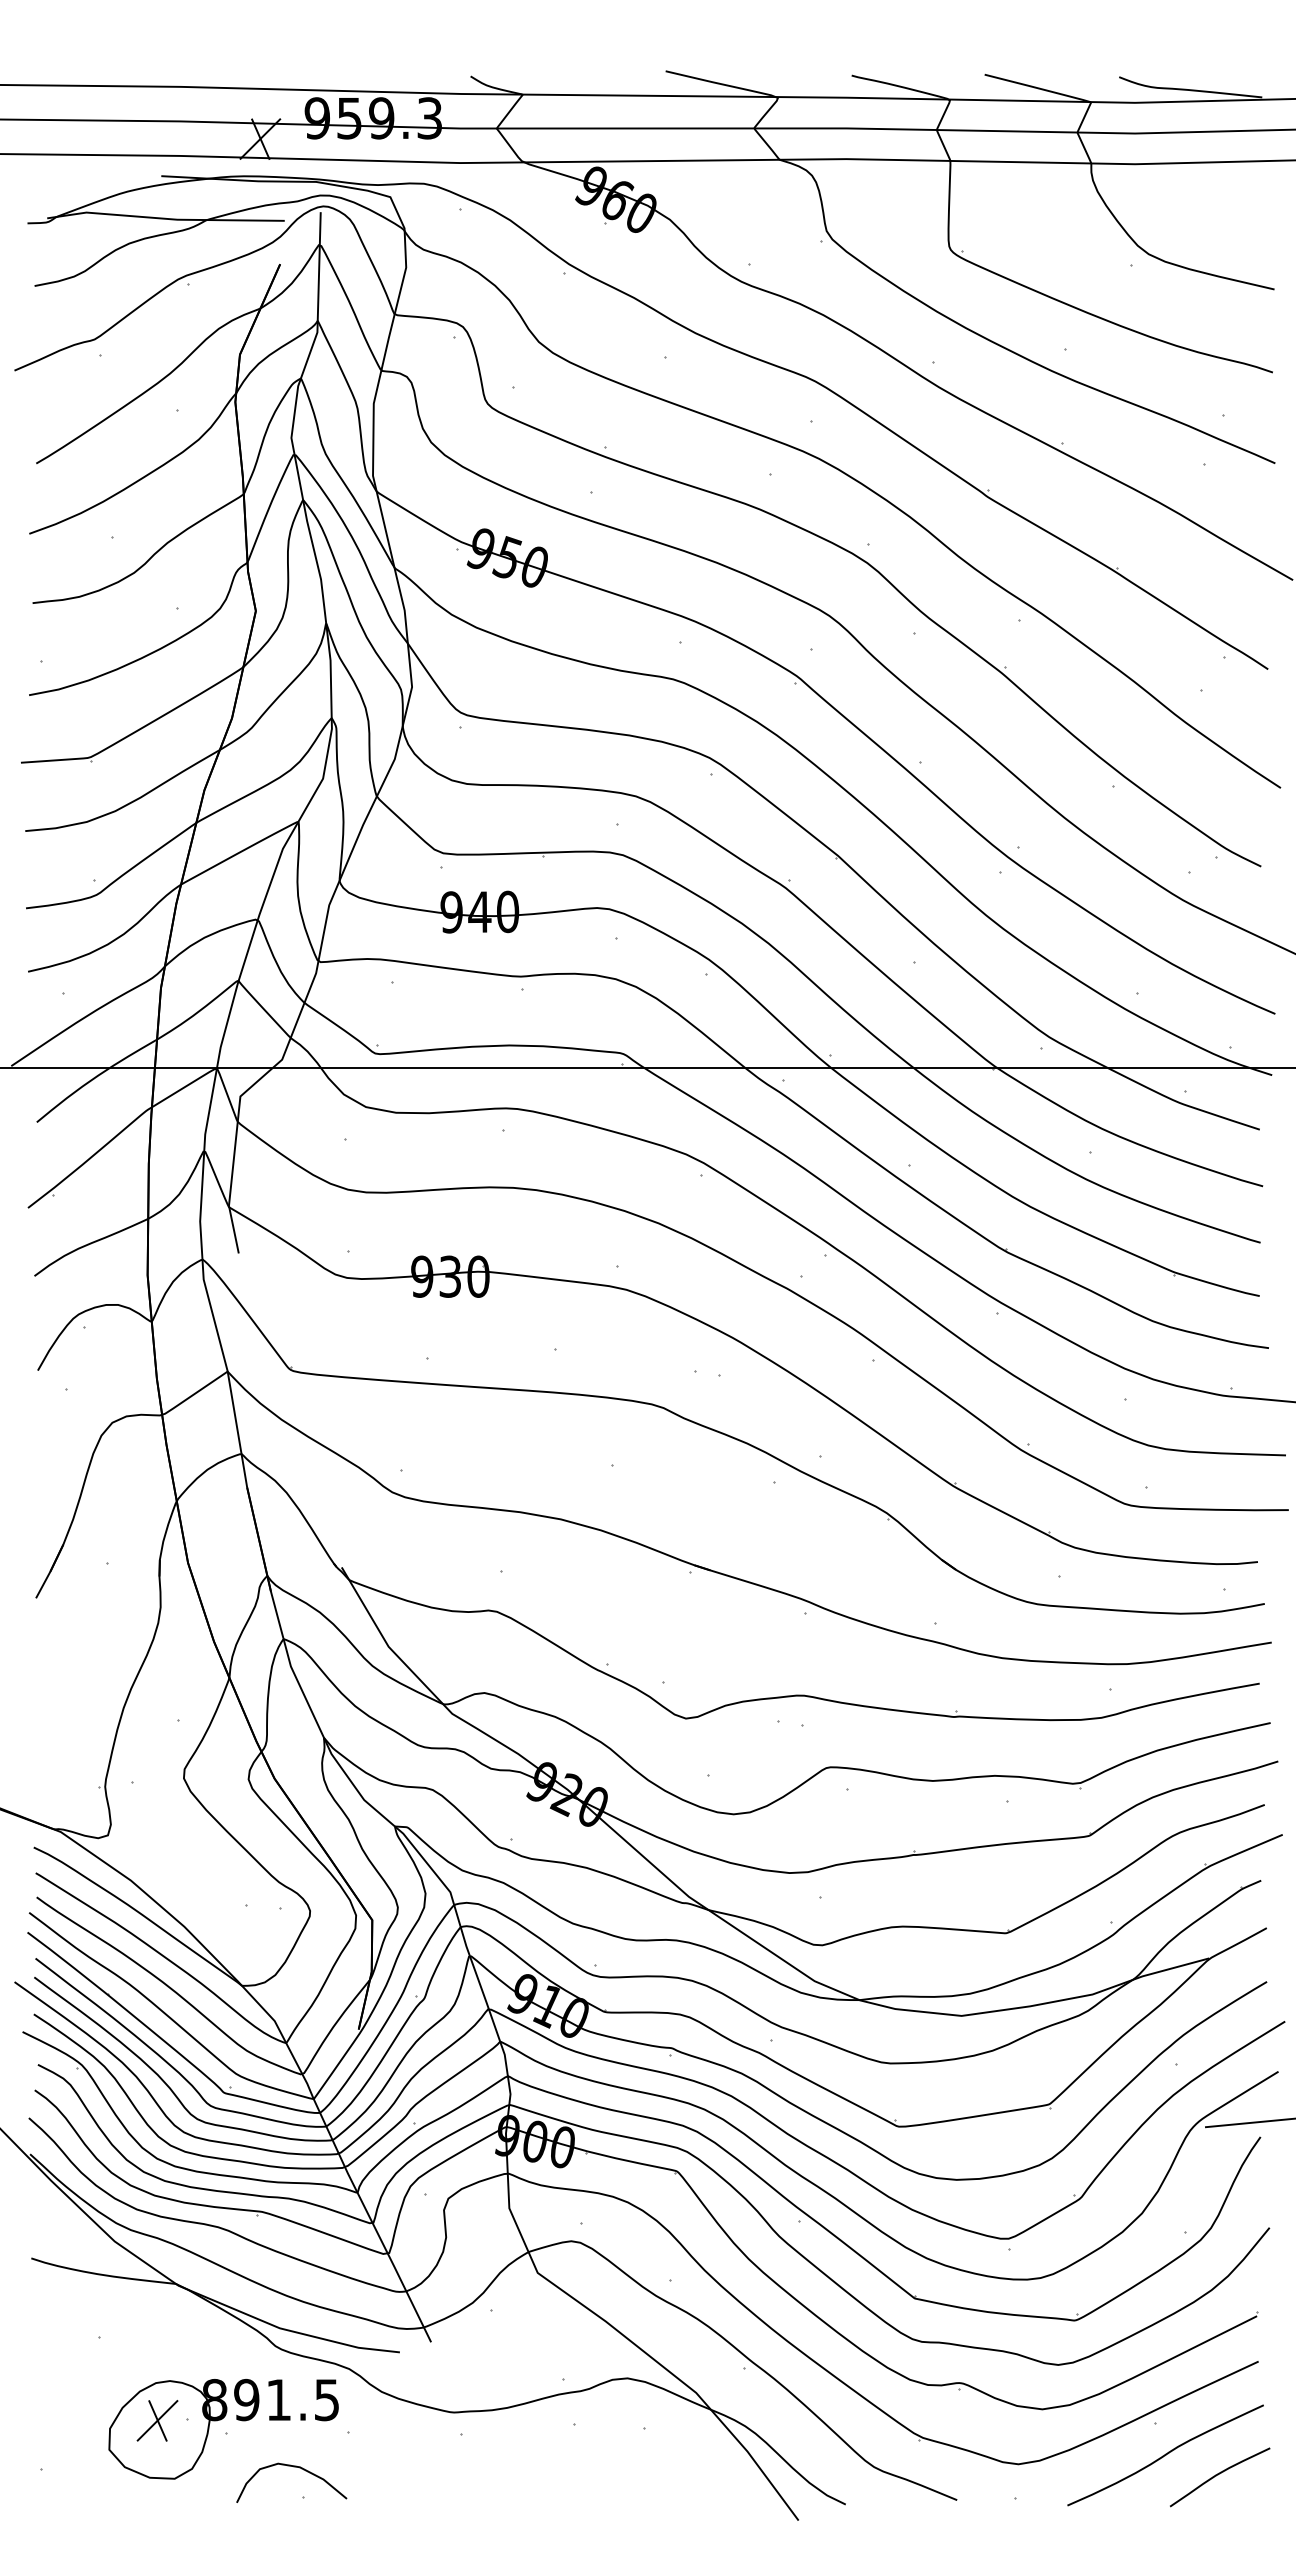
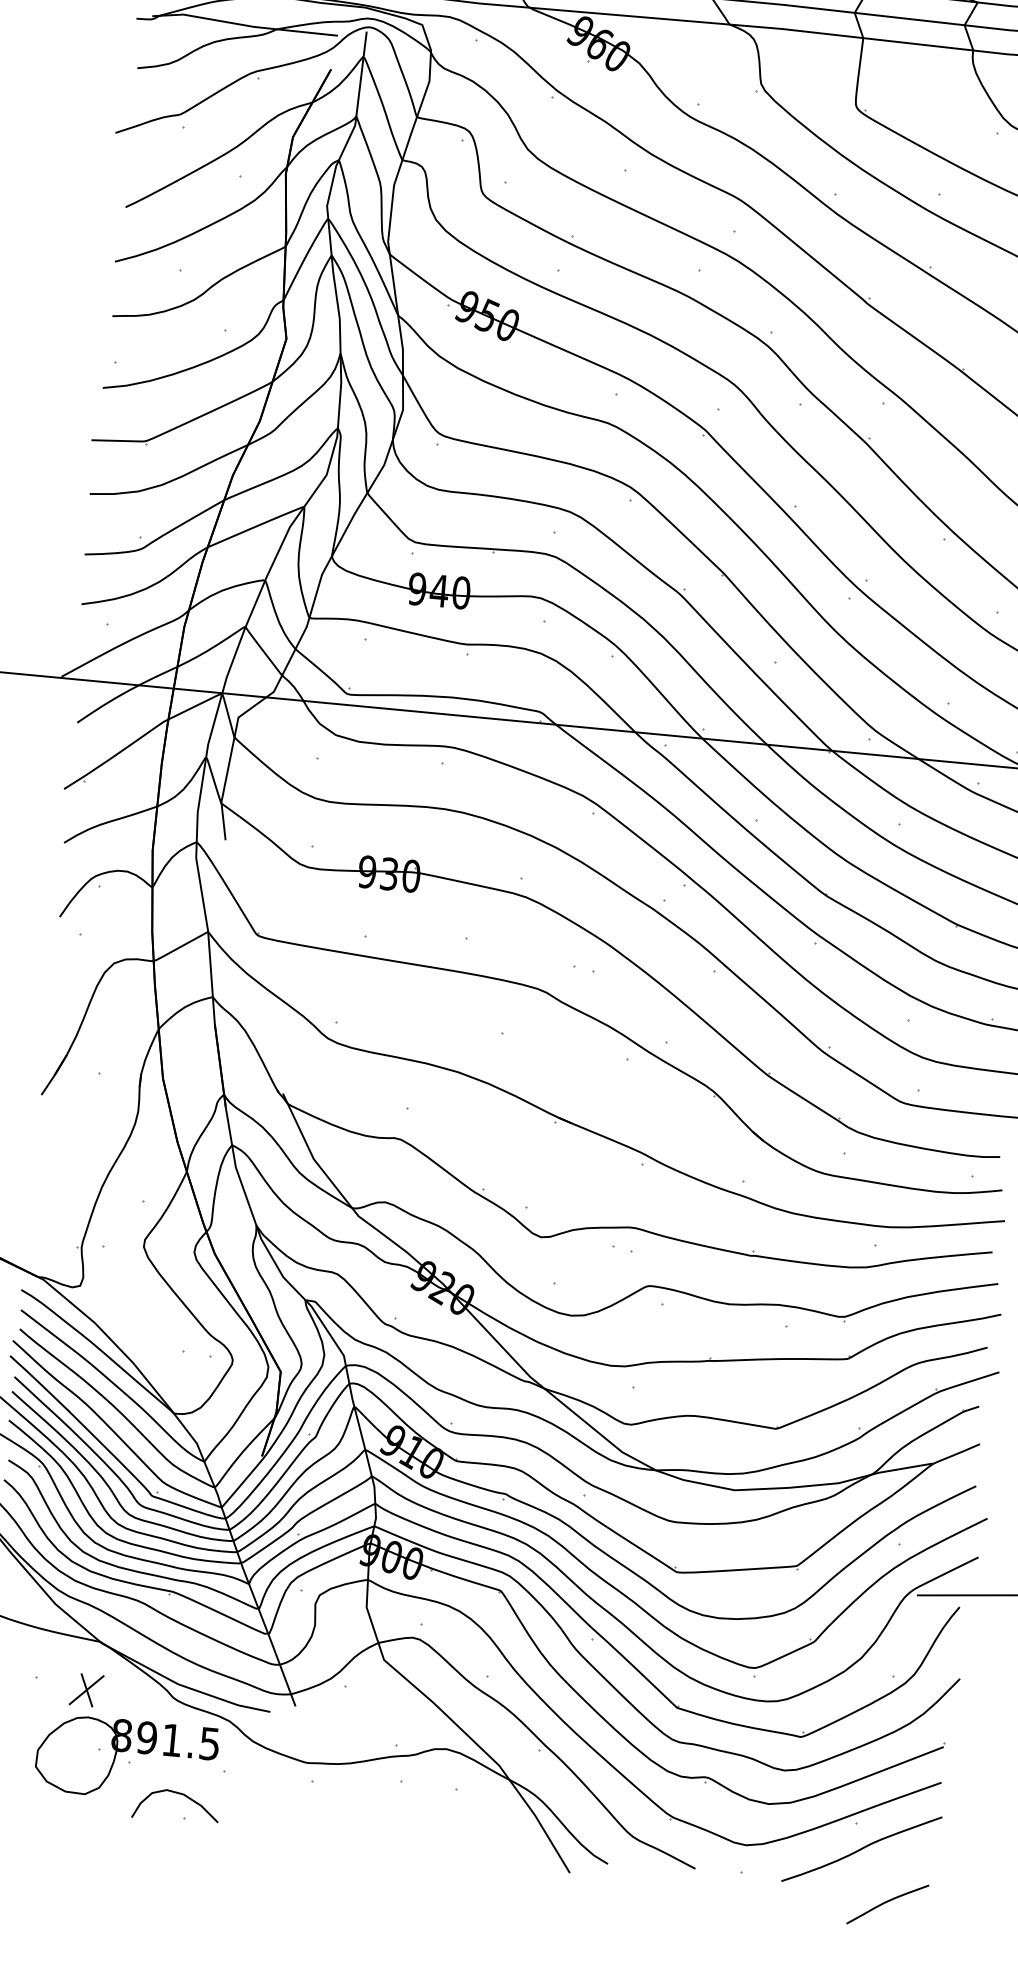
part: (157, 2420) -> (86, 1689), moved
curve: (1218, 2475) -> (886, 1902), moved

